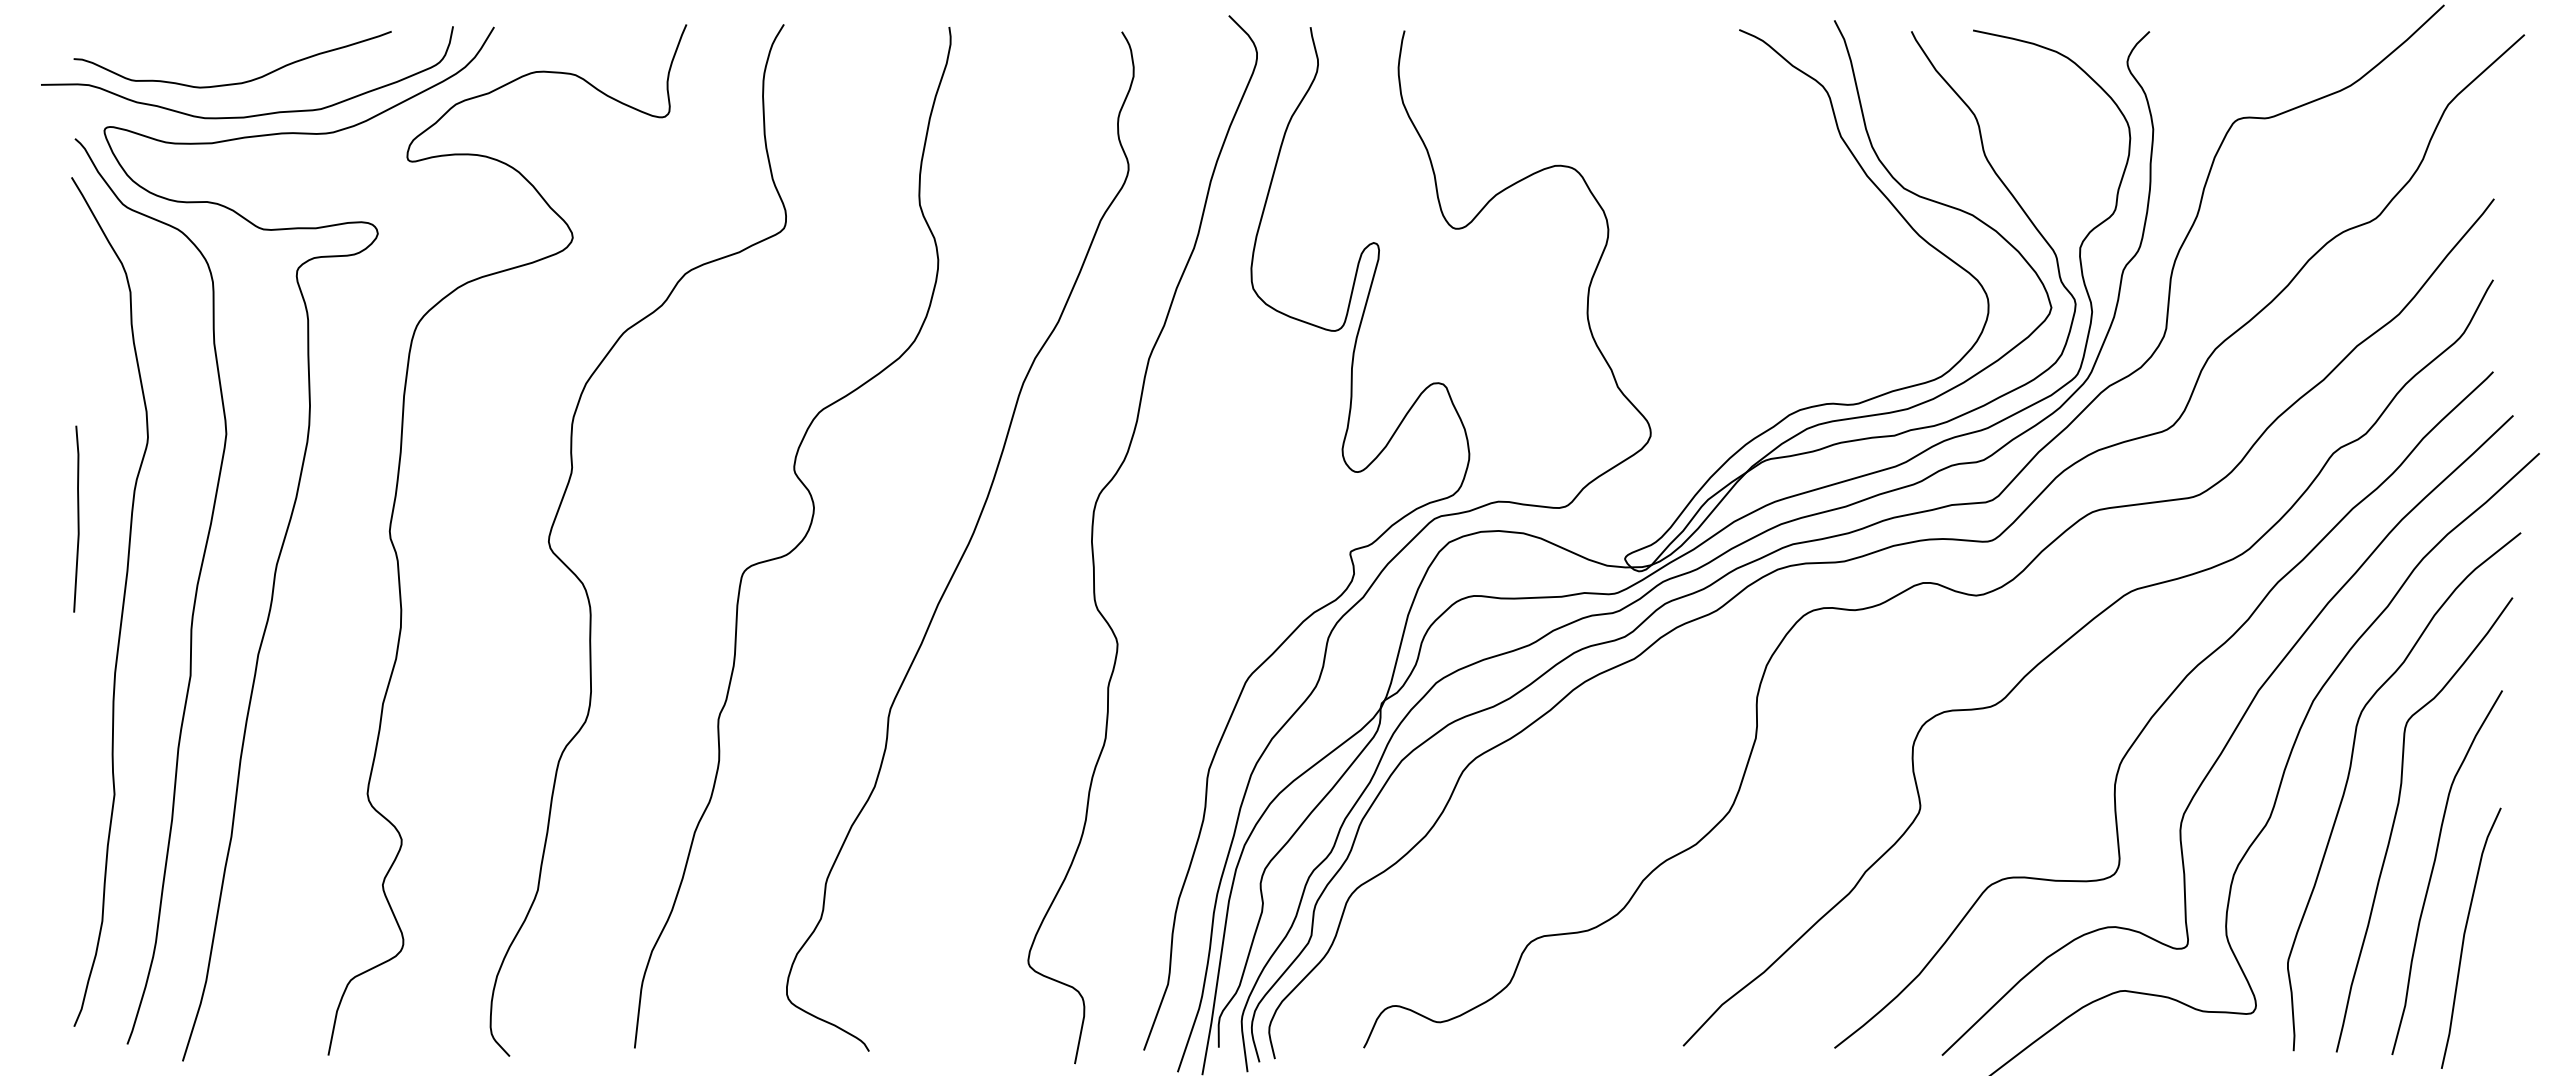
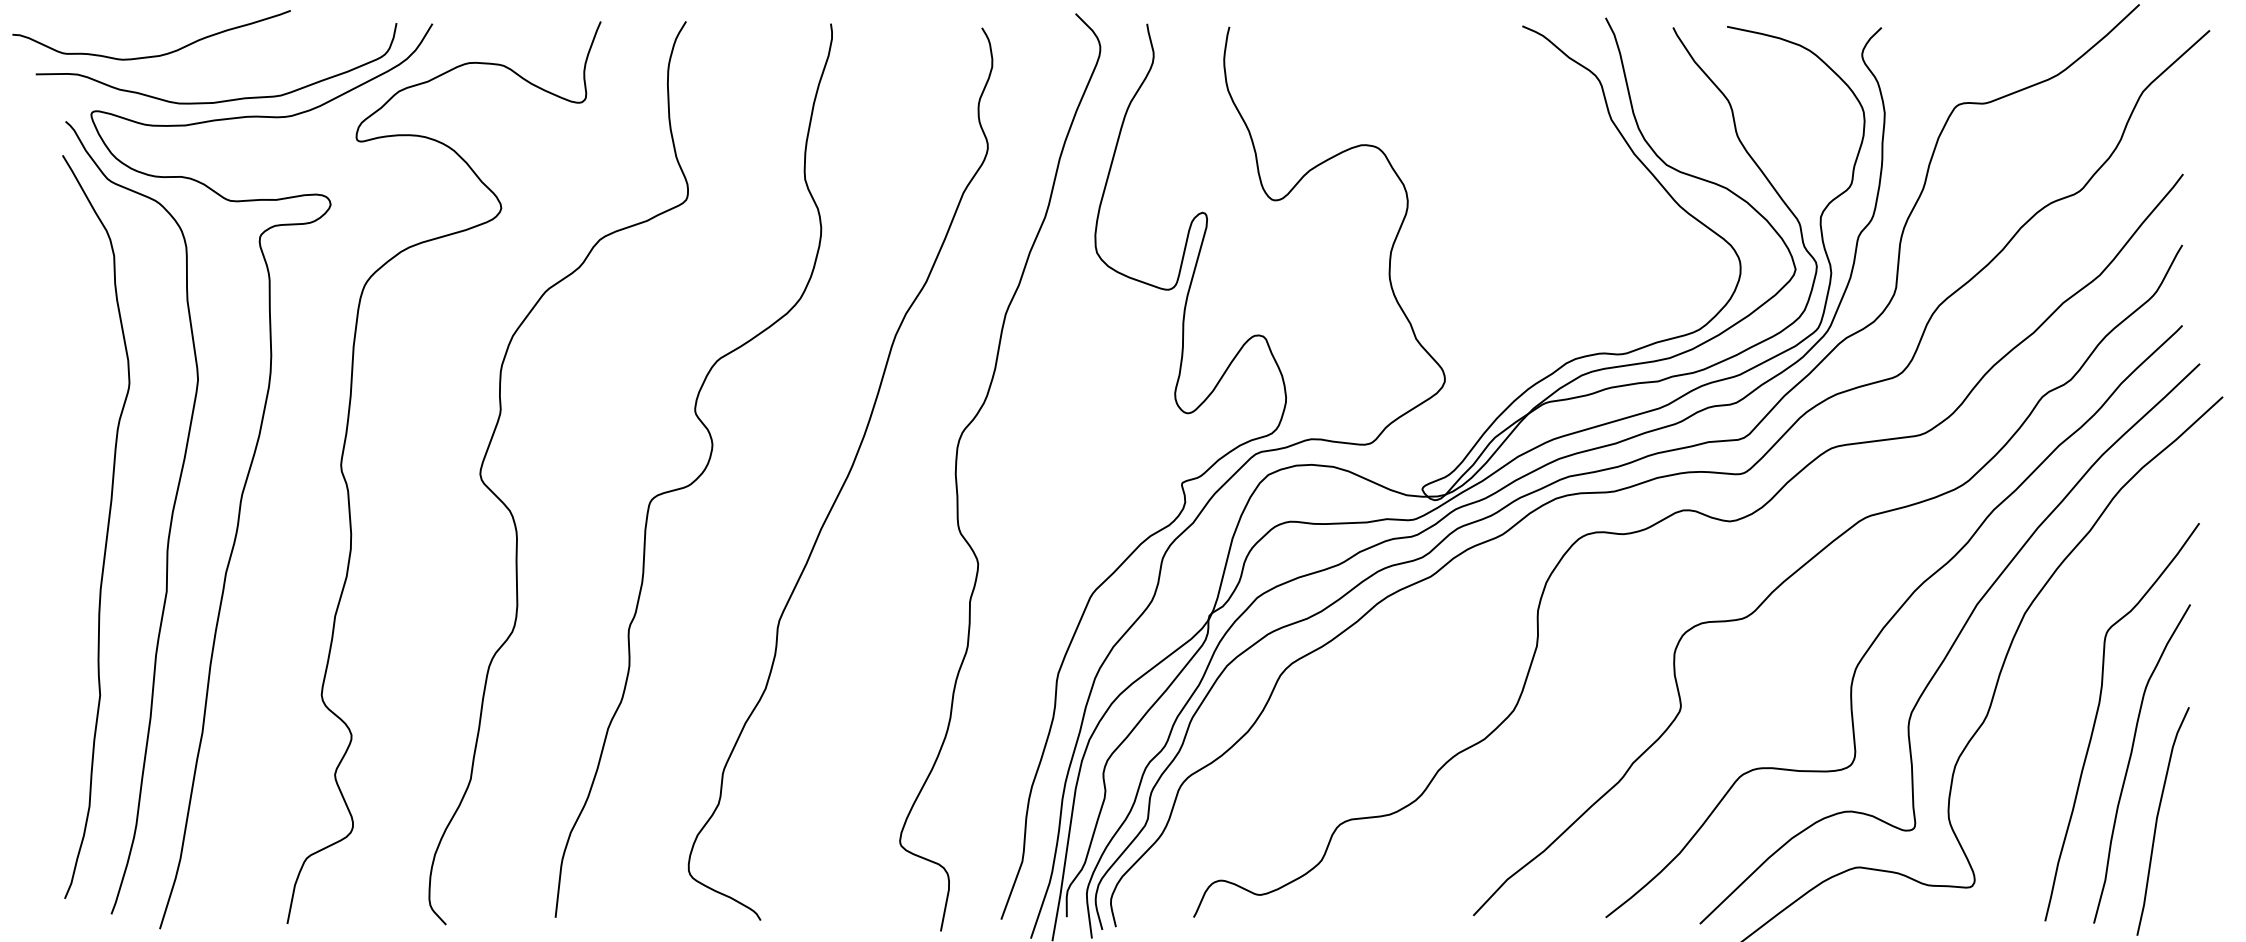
curve: (233, 82) -> (152, 55), moved
line: (77, 519) -> (67, 454), removed
curve: (2349, 778) -> (2056, 681), removed

